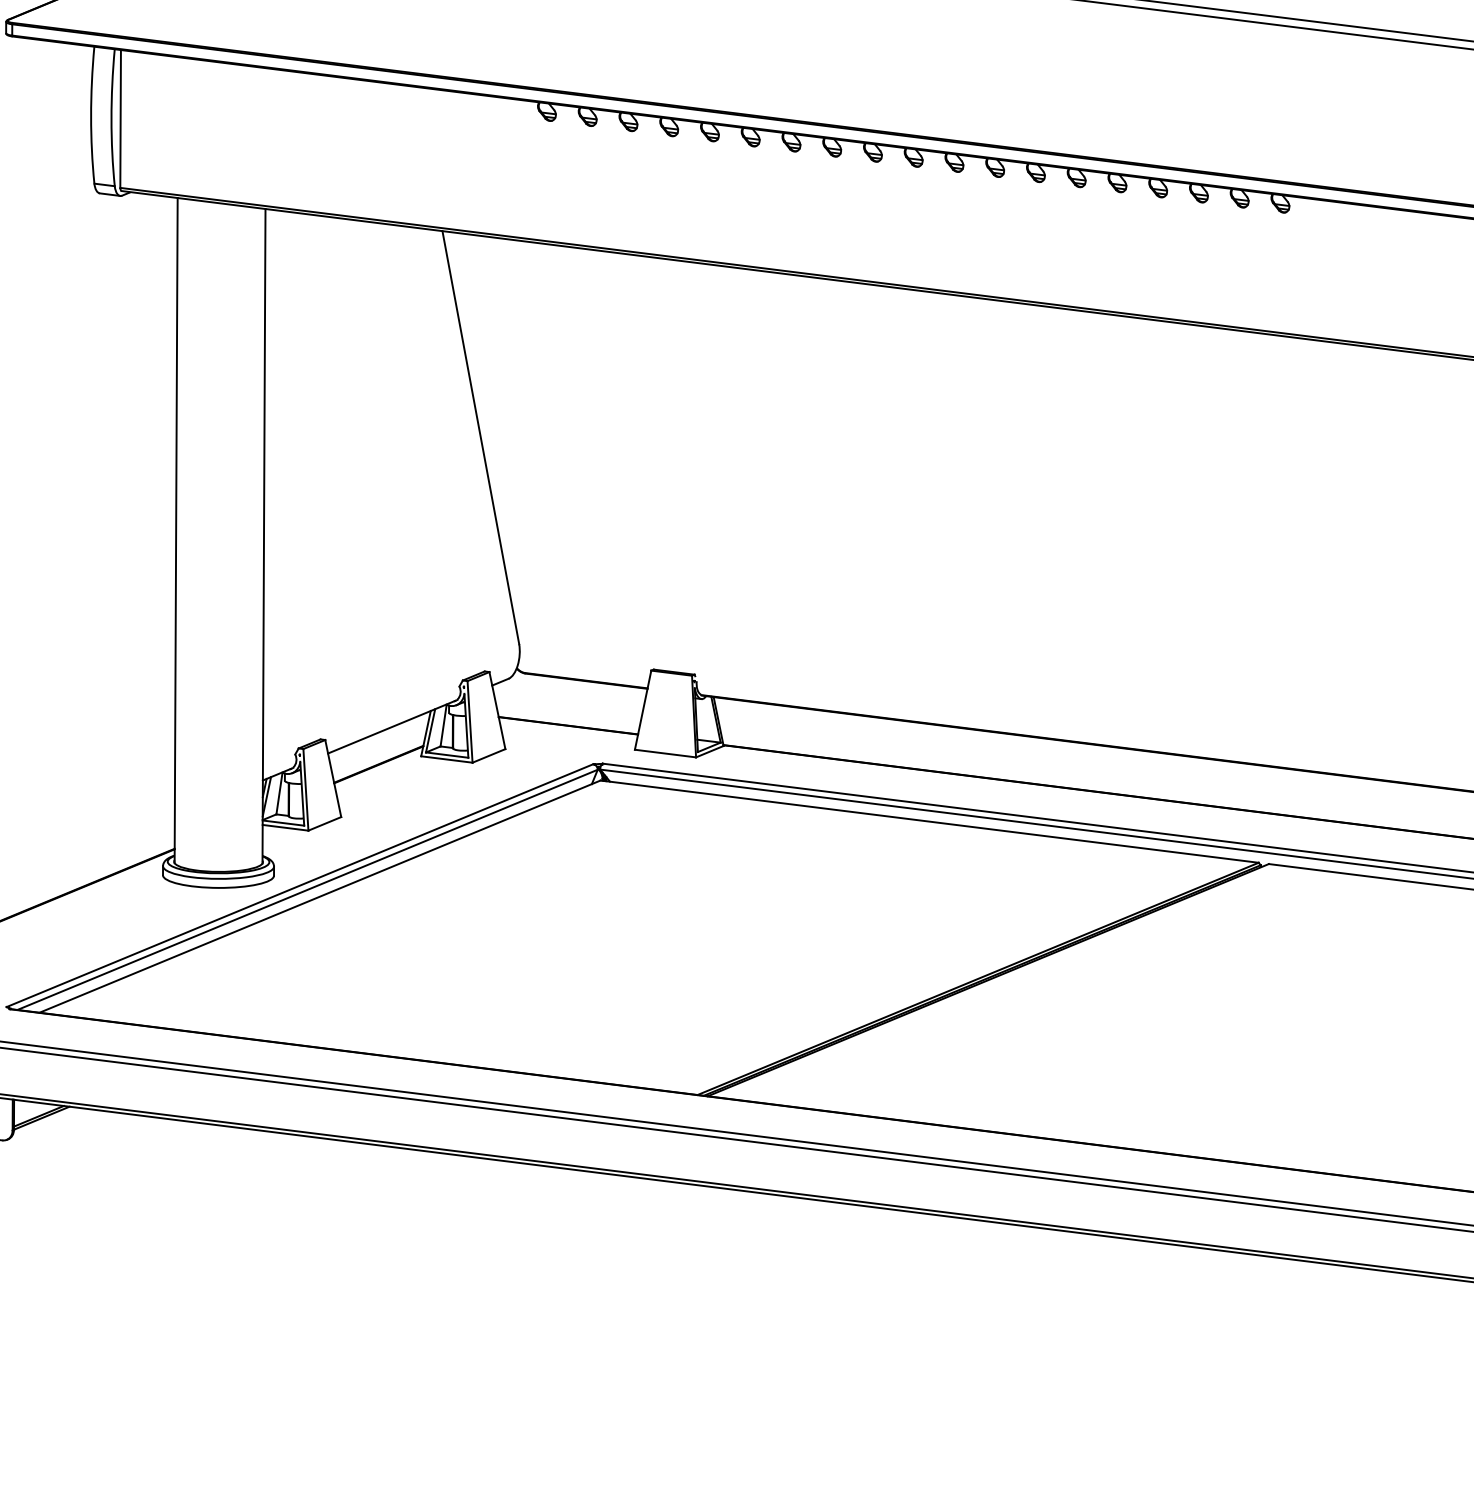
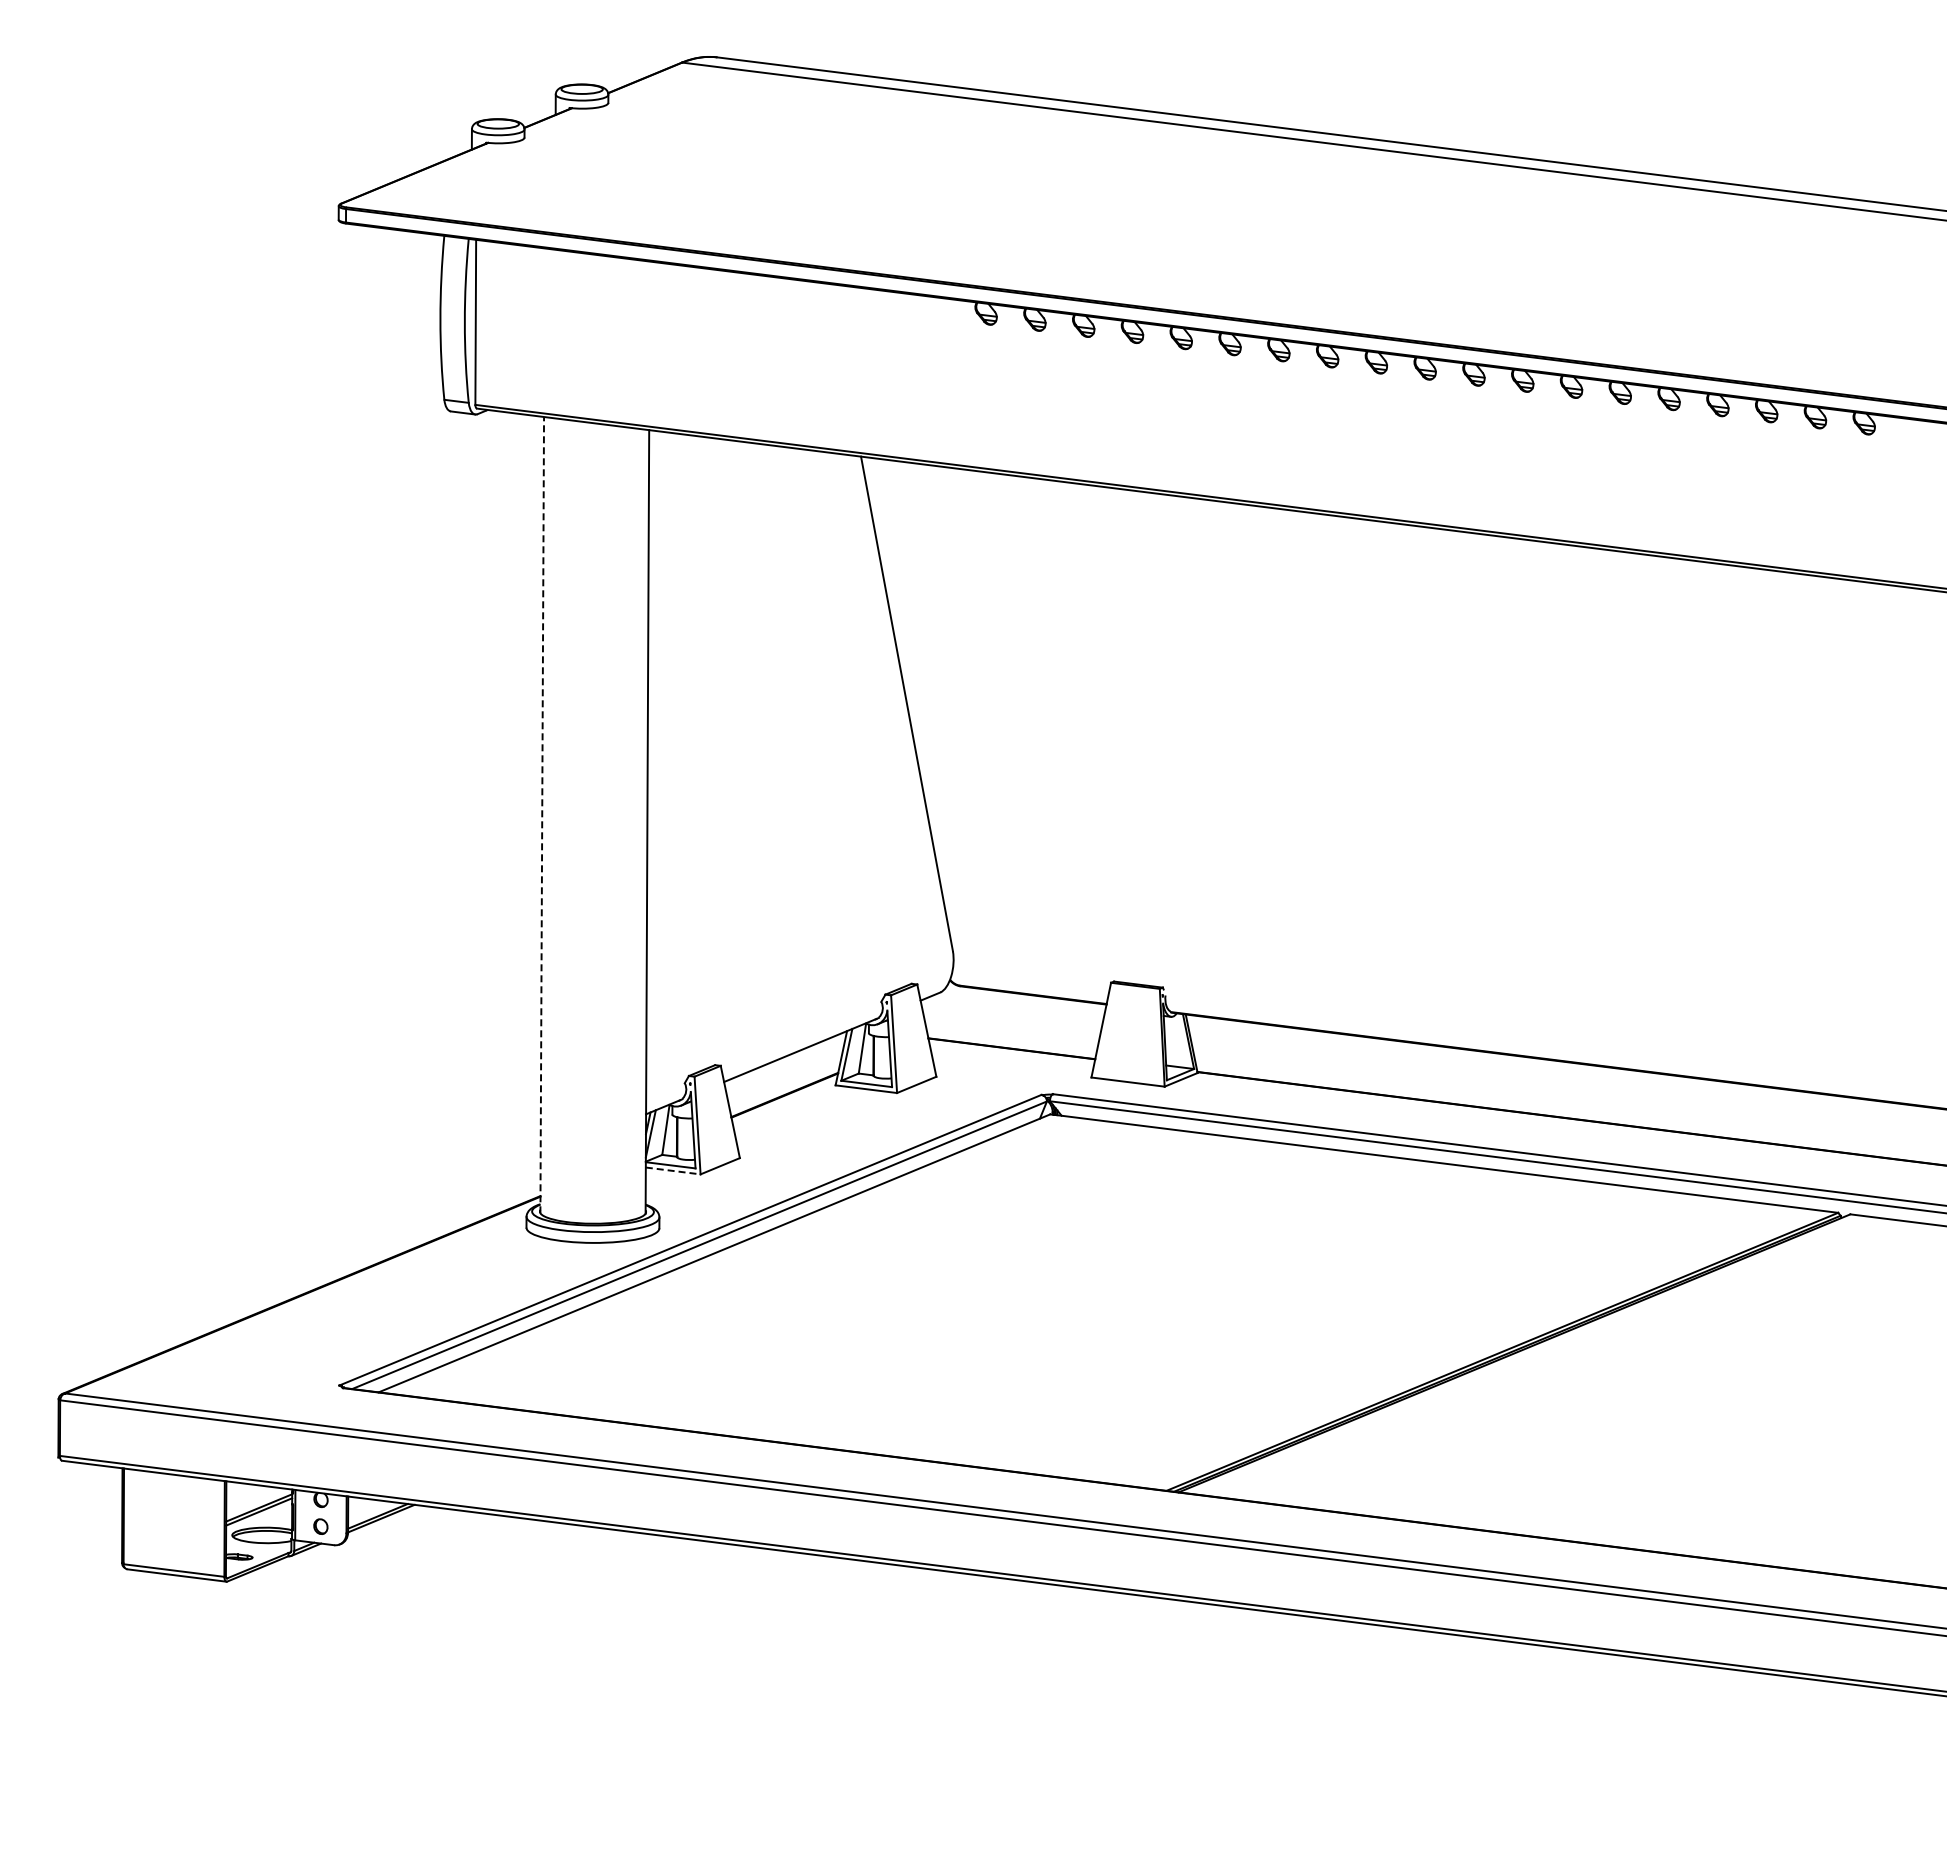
line: (176, 530) -> (542, 814), solid -> dashed
line: (285, 827) -> (673, 1170), solid -> dashed

